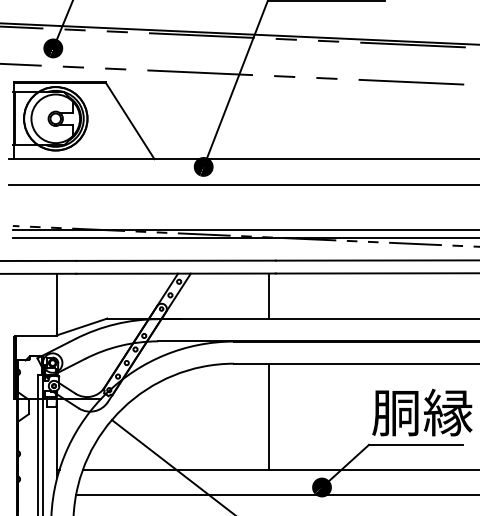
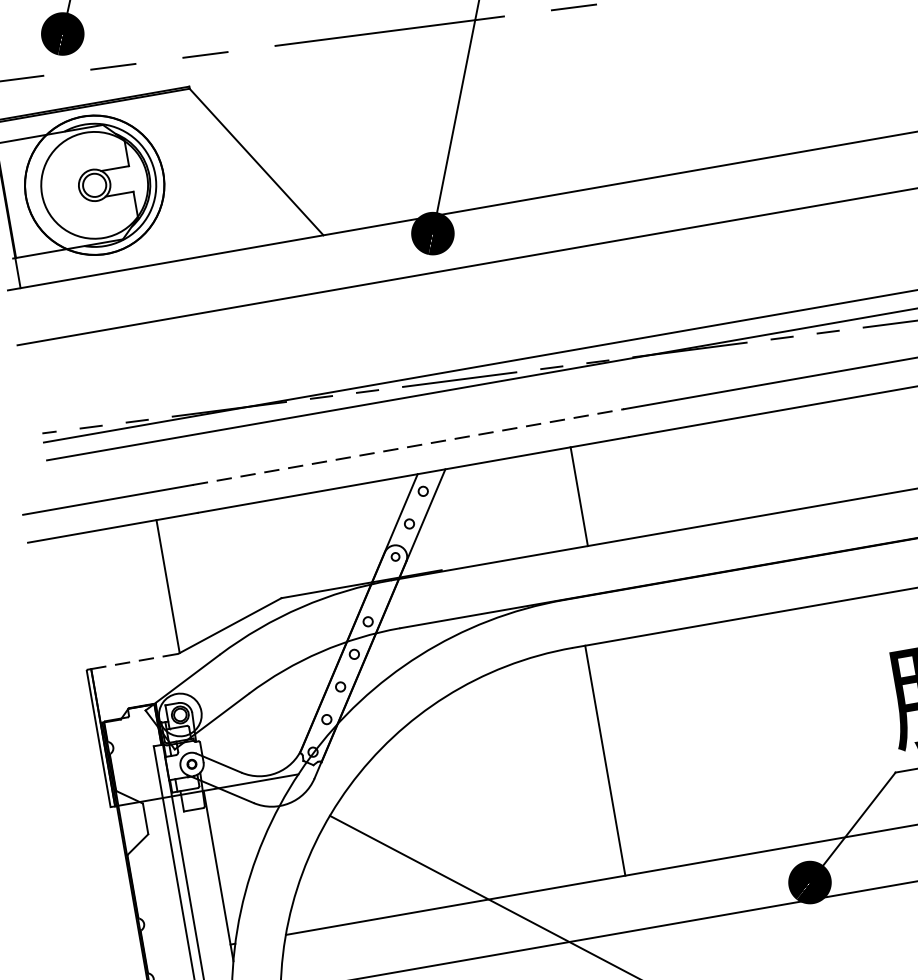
line: (176, 260) -> (409, 446), solid -> dashed
line: (268, 296) -> (578, 497), moved
line: (36, 335) -> (134, 661), solid -> dashed
line: (268, 416) -> (604, 760), moved

